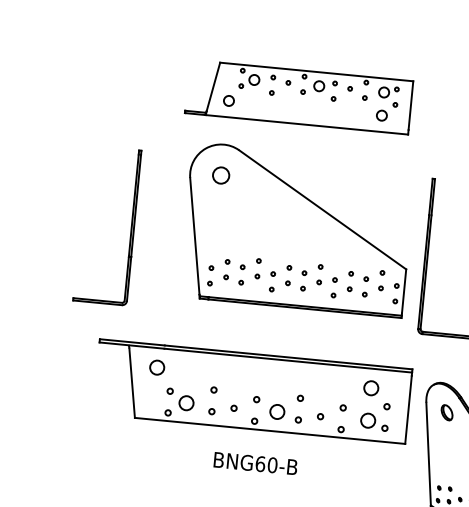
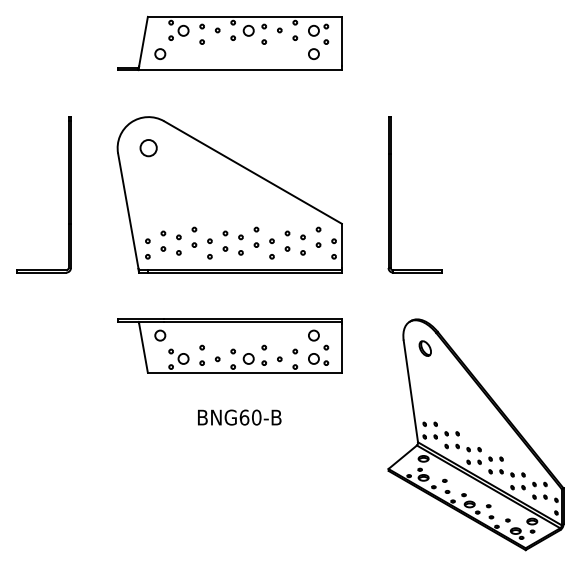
part: (298, 96) -> (229, 43), moved
part: (131, 227) -> (68, 194), moved
part: (297, 229) -> (229, 194), moved
part: (252, 390) -> (229, 345), size x0.71

